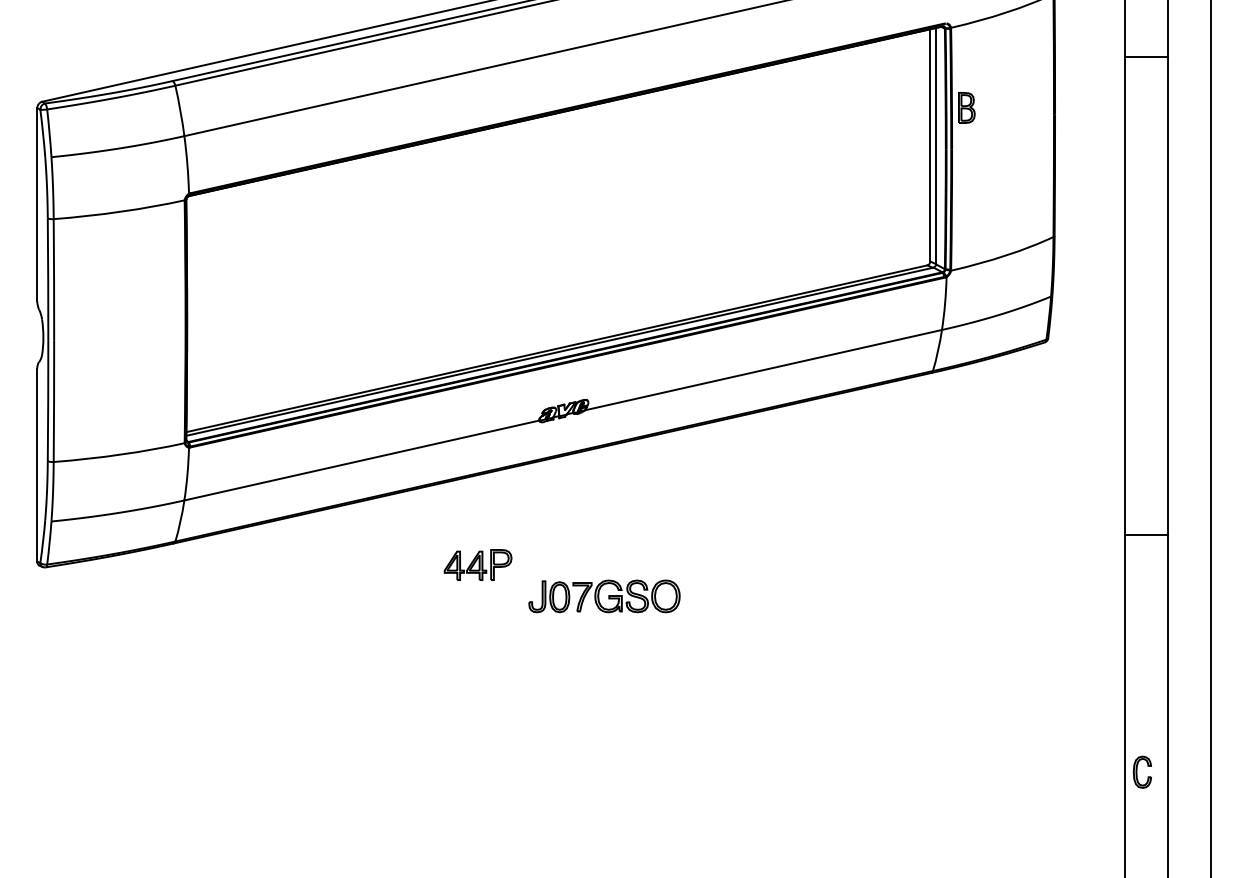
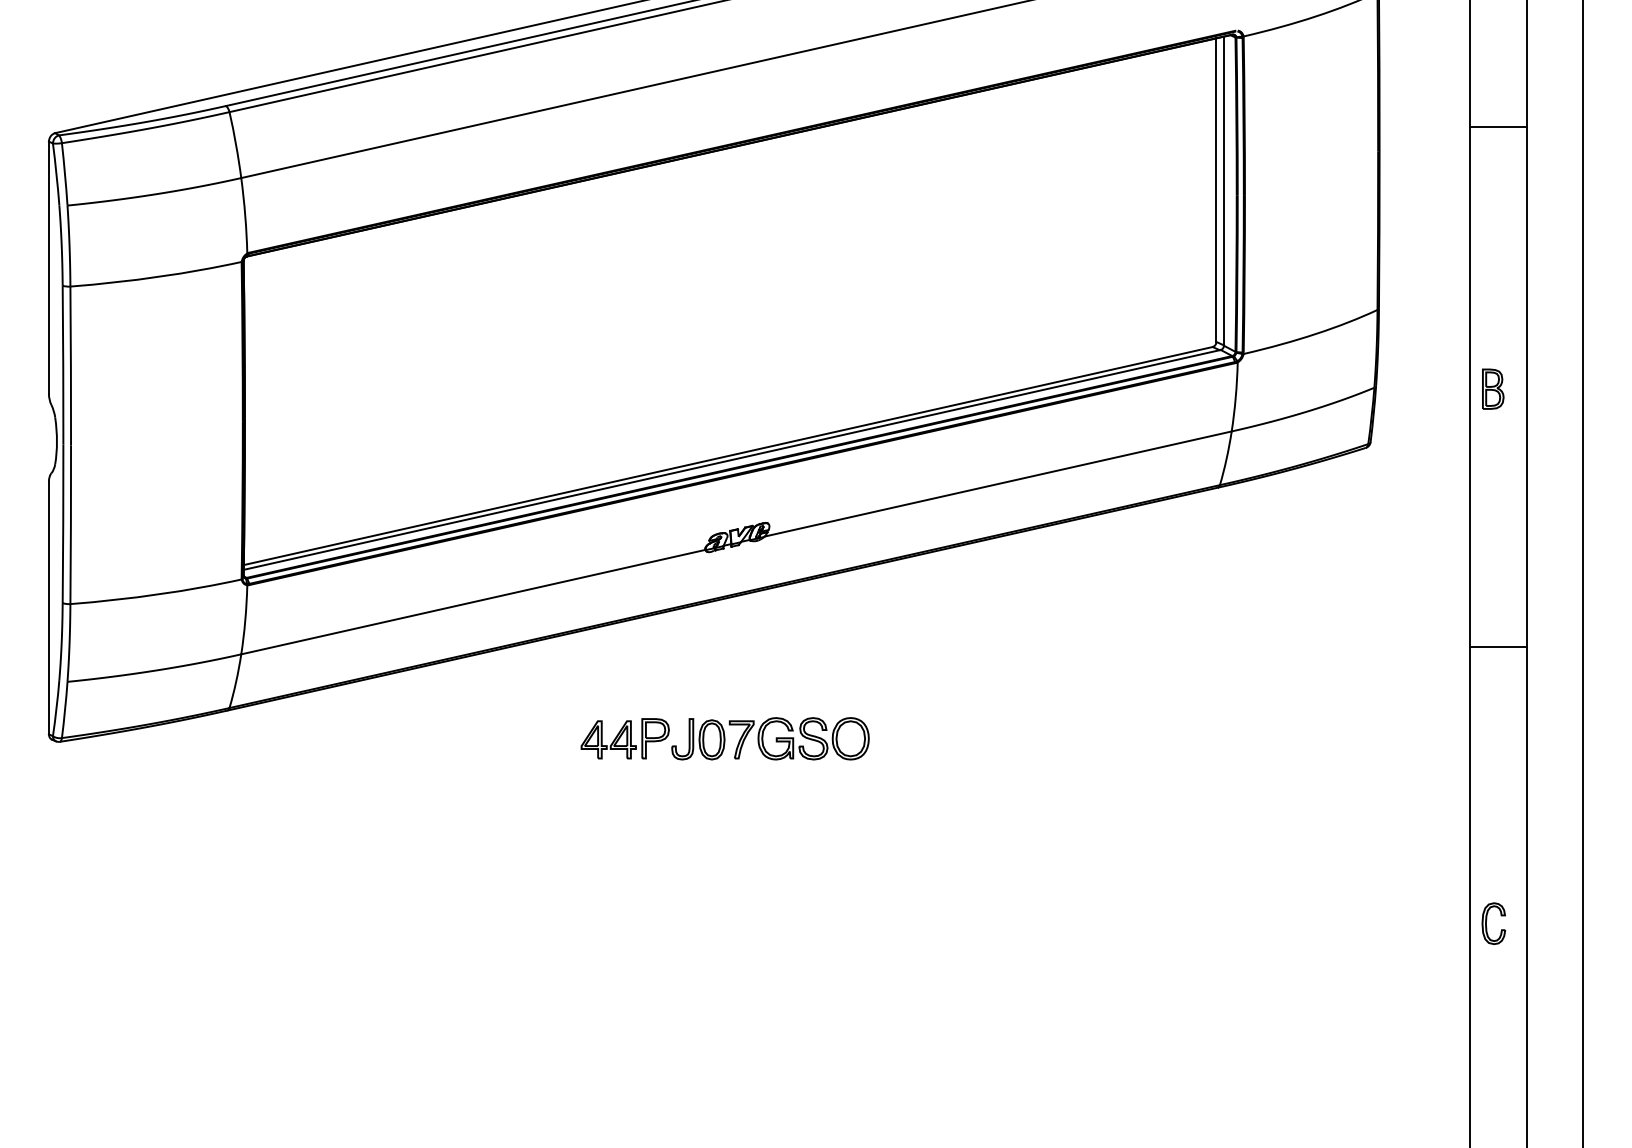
line: (1146, 56) -> (1498, 127), moved
part: (967, 107) -> (1493, 388), moved
line: (1146, 534) -> (1498, 647), moved
part: (604, 596) -> (770, 738), moved
part: (1136, 772) -> (1486, 923), moved

